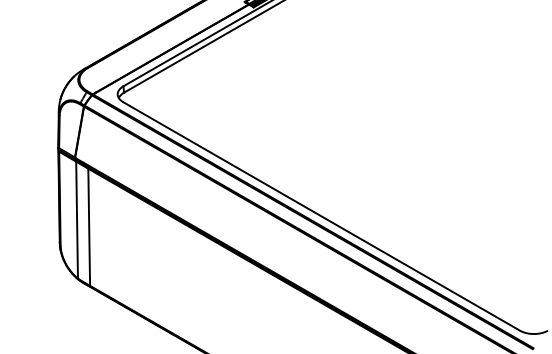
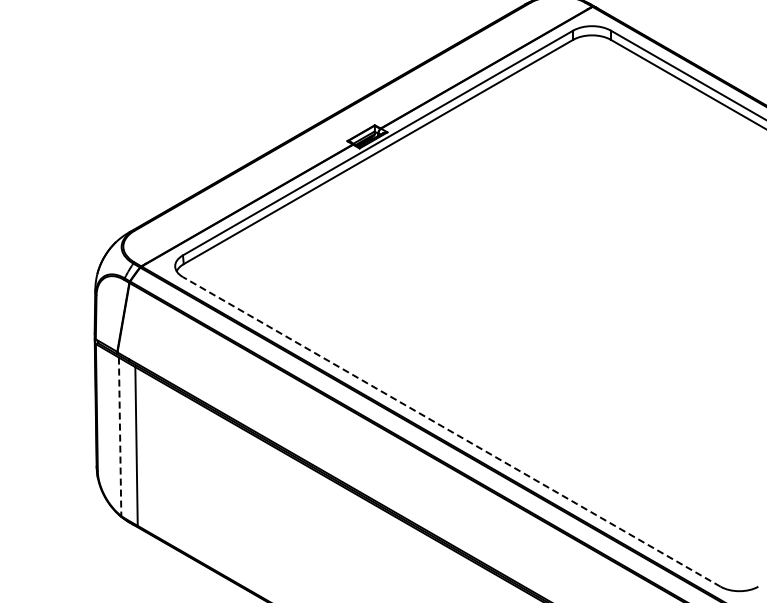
line: (321, 216) -> (451, 431), solid -> dashed
line: (77, 220) -> (120, 437), solid -> dashed

